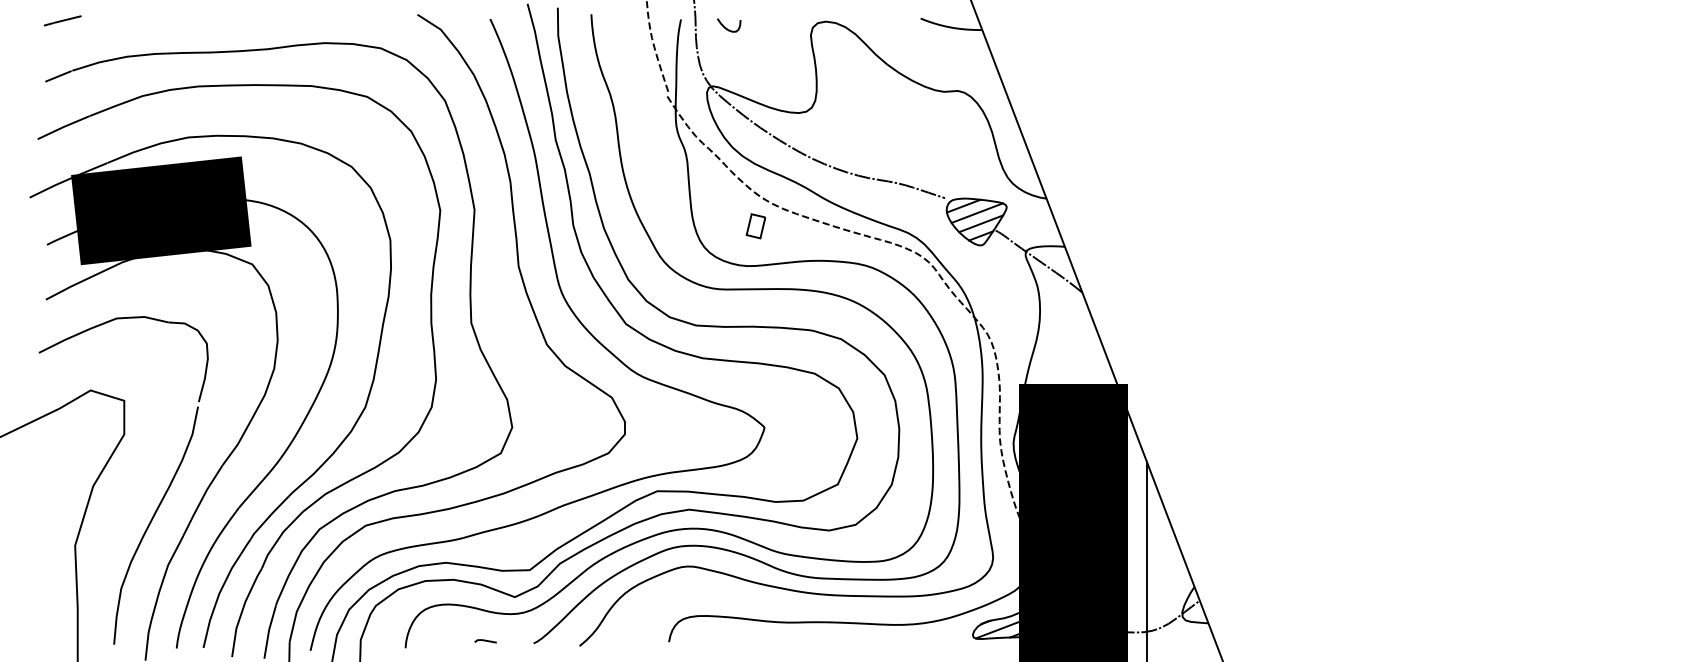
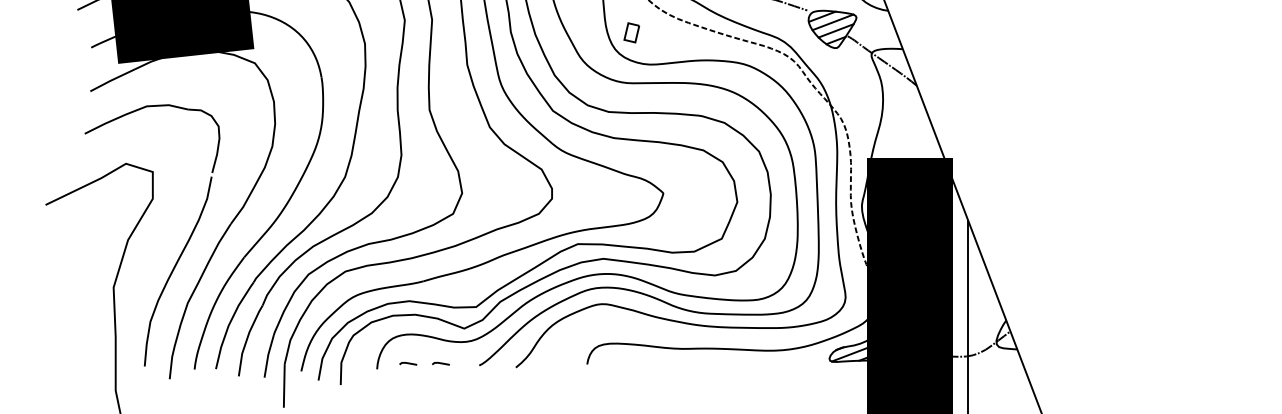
part: (755, 226) -> (631, 33), moved
curve: (444, 641) -> (408, 363), added

